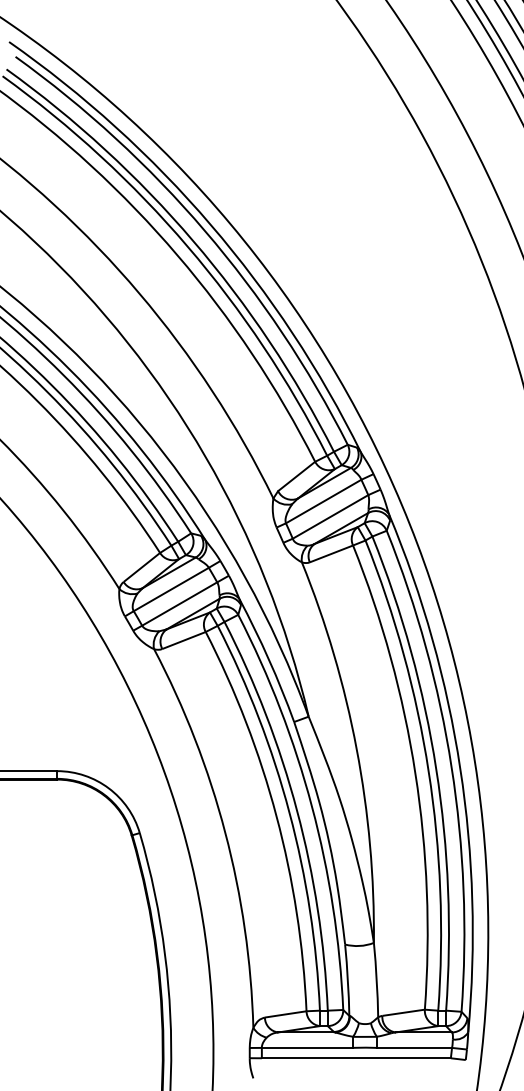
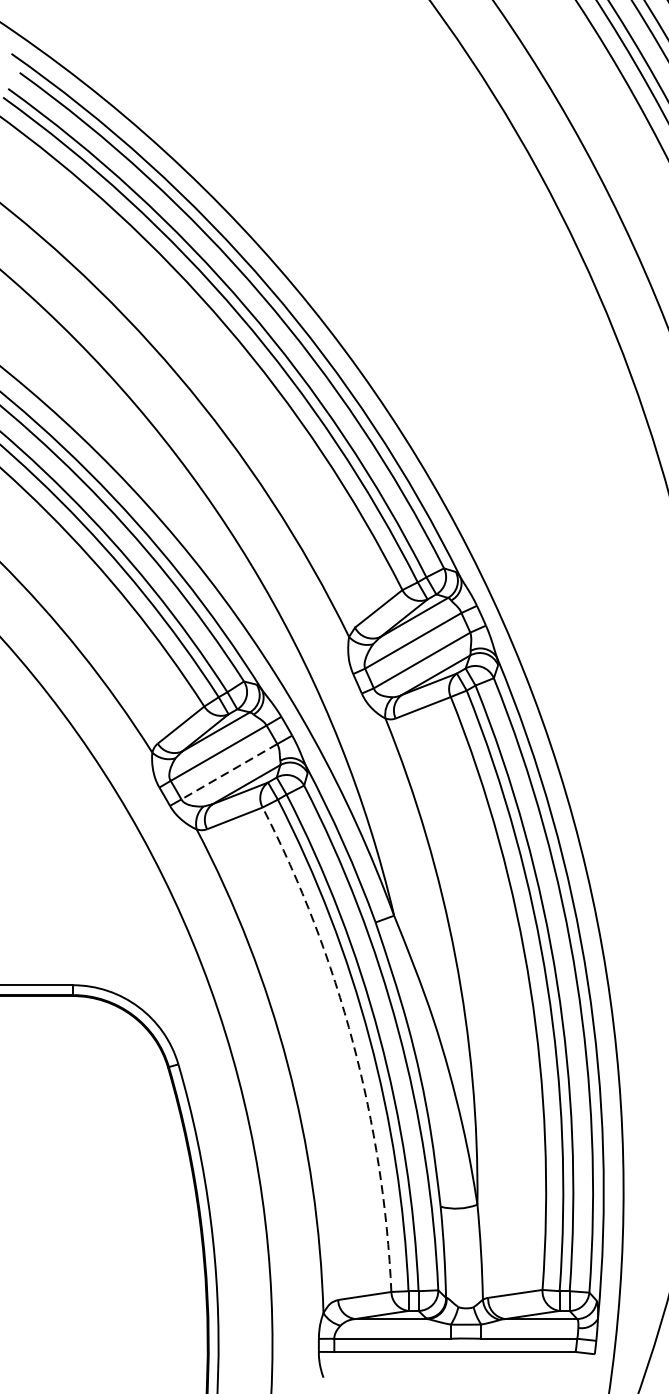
line: (179, 604) -> (229, 772), solid -> dashed
arc: (276, 816) -> (353, 1043), solid -> dashed

